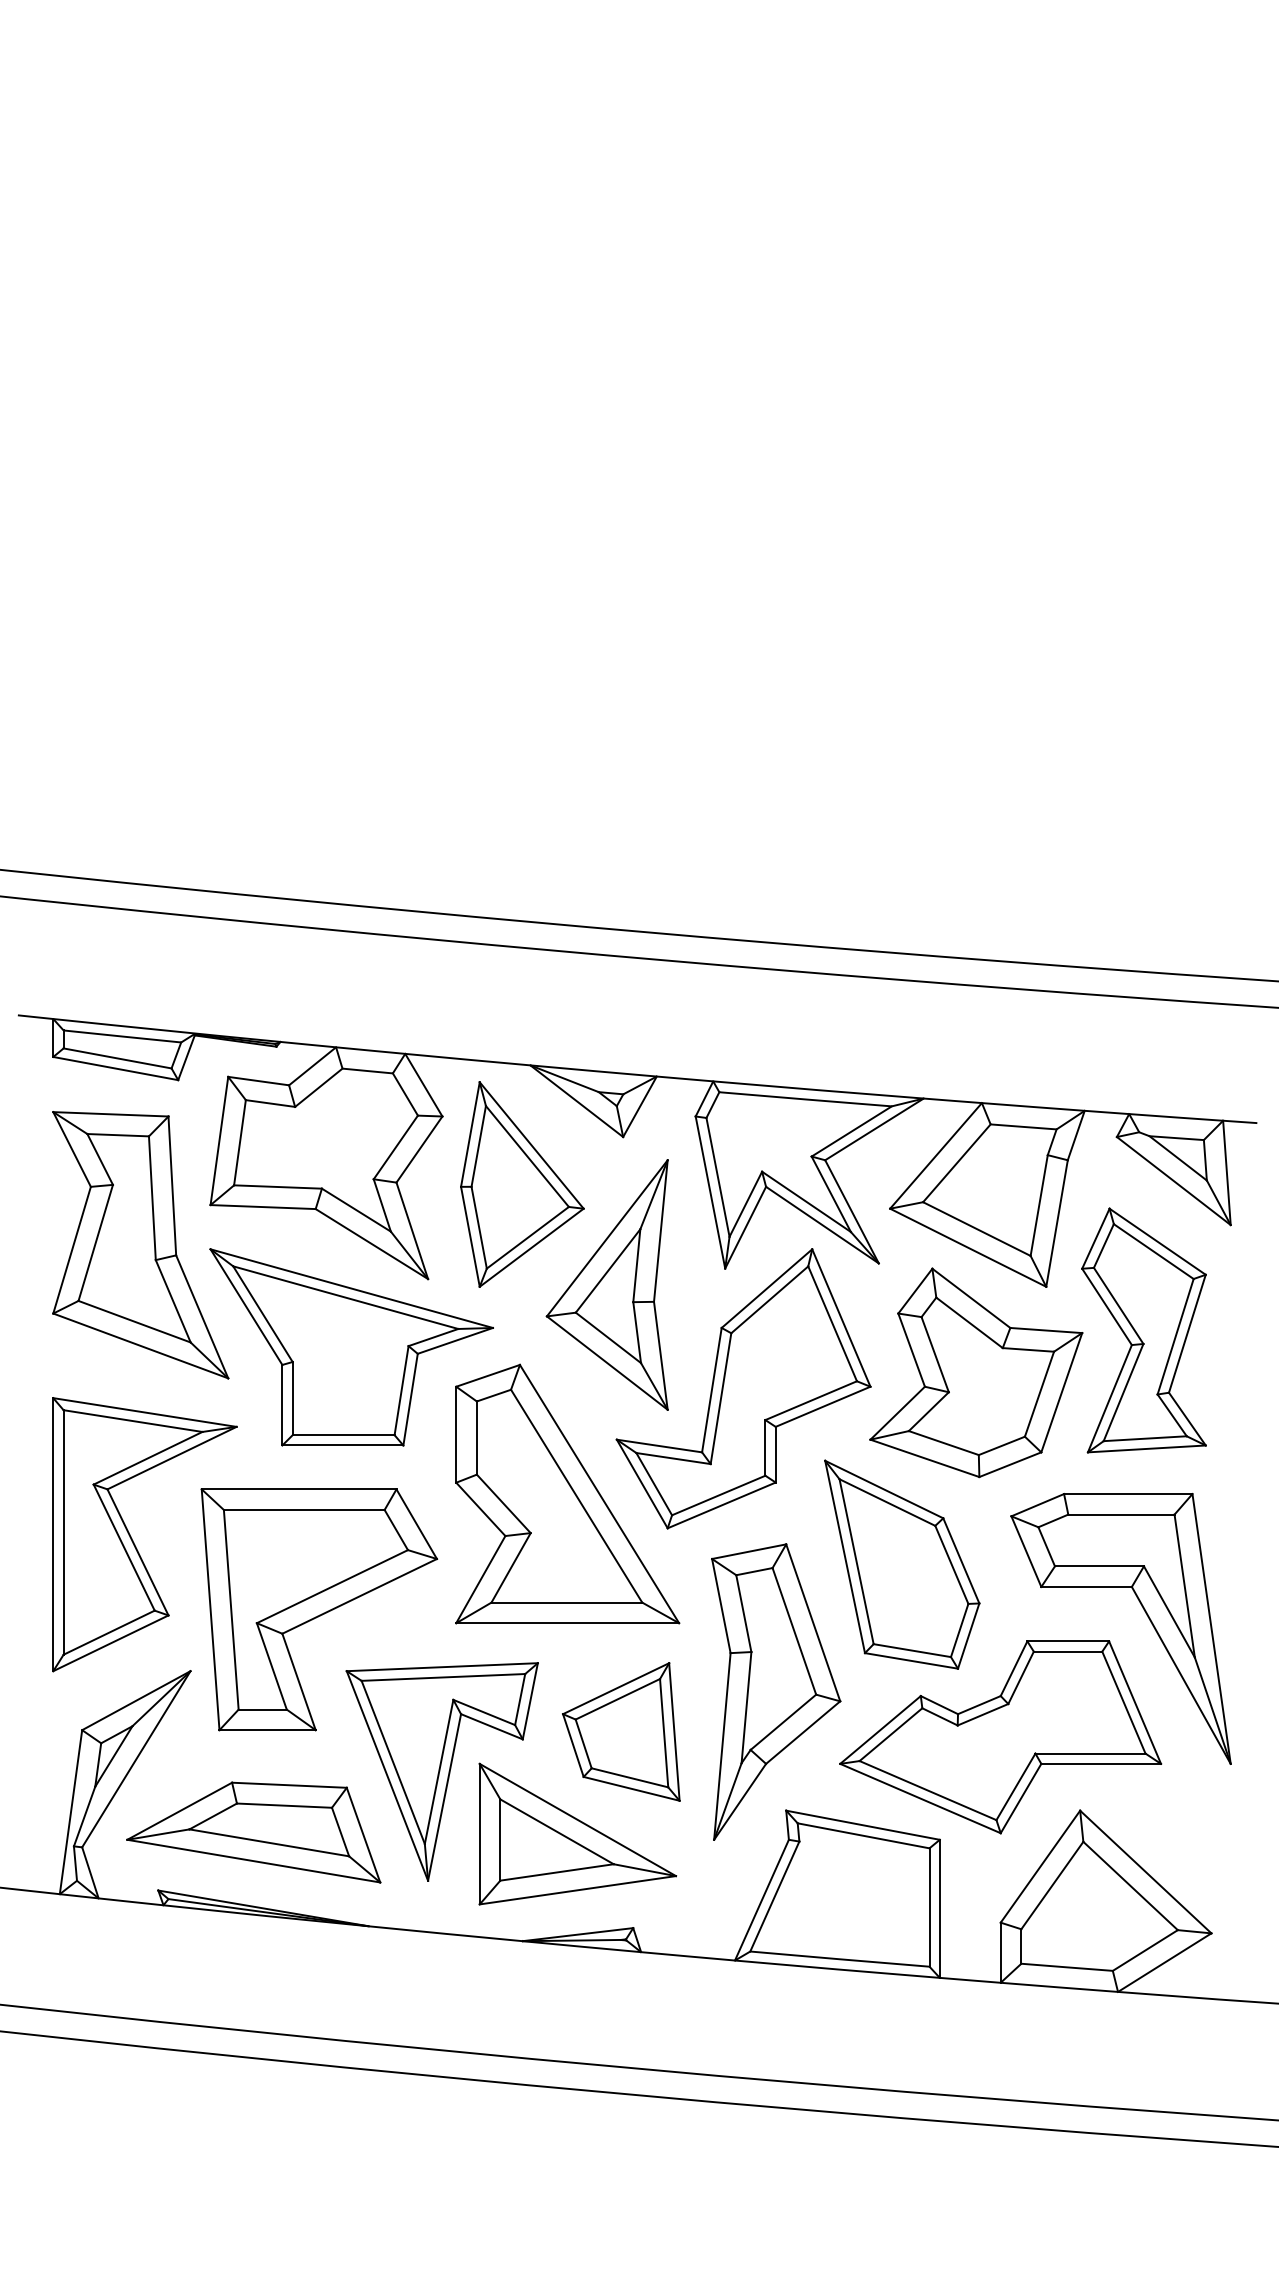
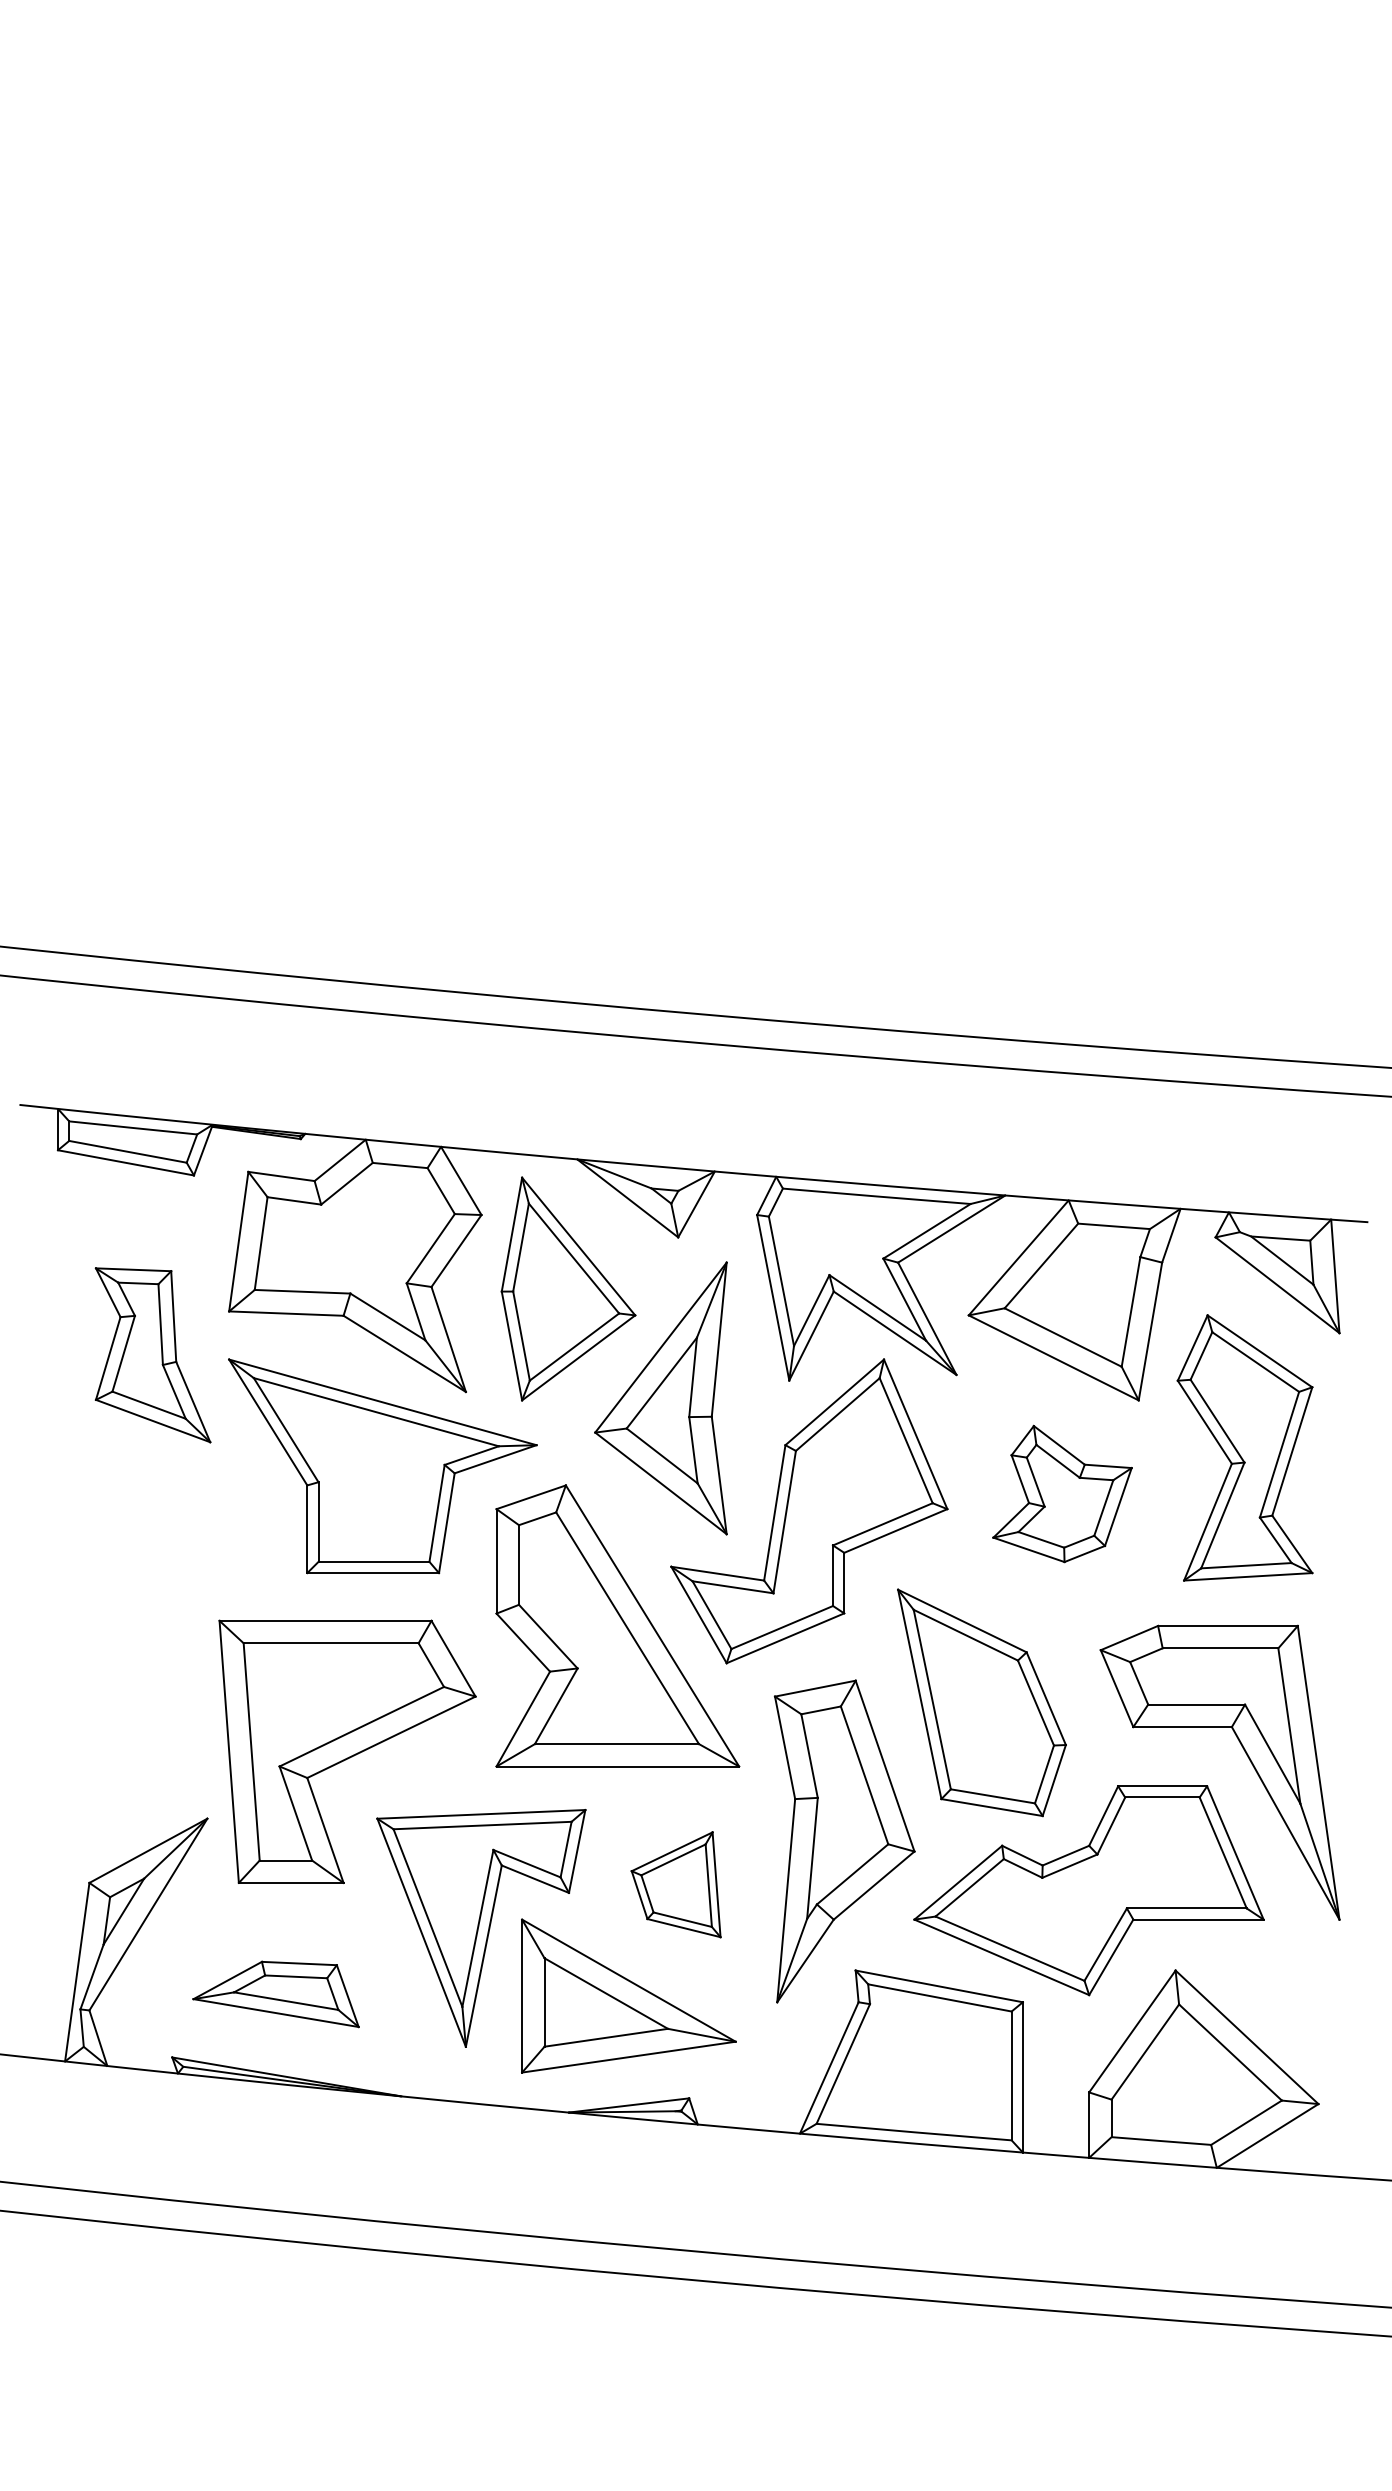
part: (140, 1245) -> (152, 1355), size x0.6
part: (976, 1372) -> (1062, 1493), size x0.6
part: (132, 1539) -> (144, 1675), removed
part: (620, 1731) -> (675, 1884), size x0.7
part: (253, 1832) -> (275, 1994), size x0.6

